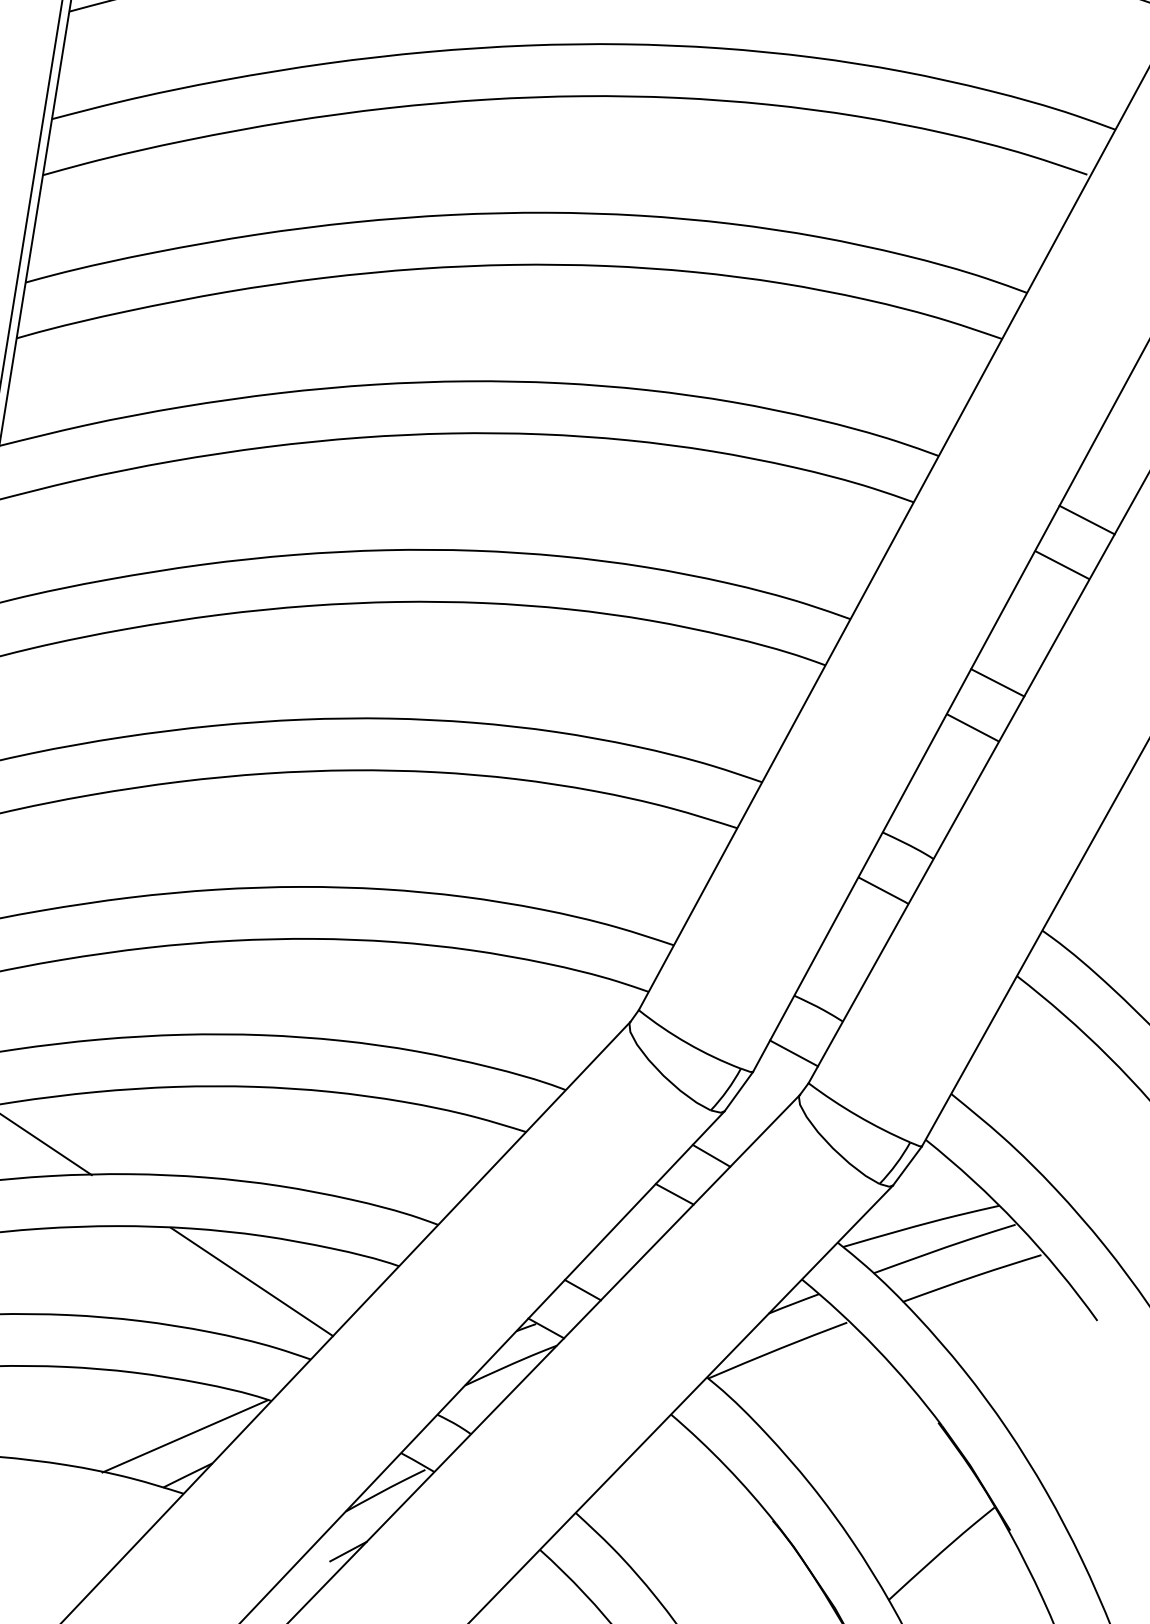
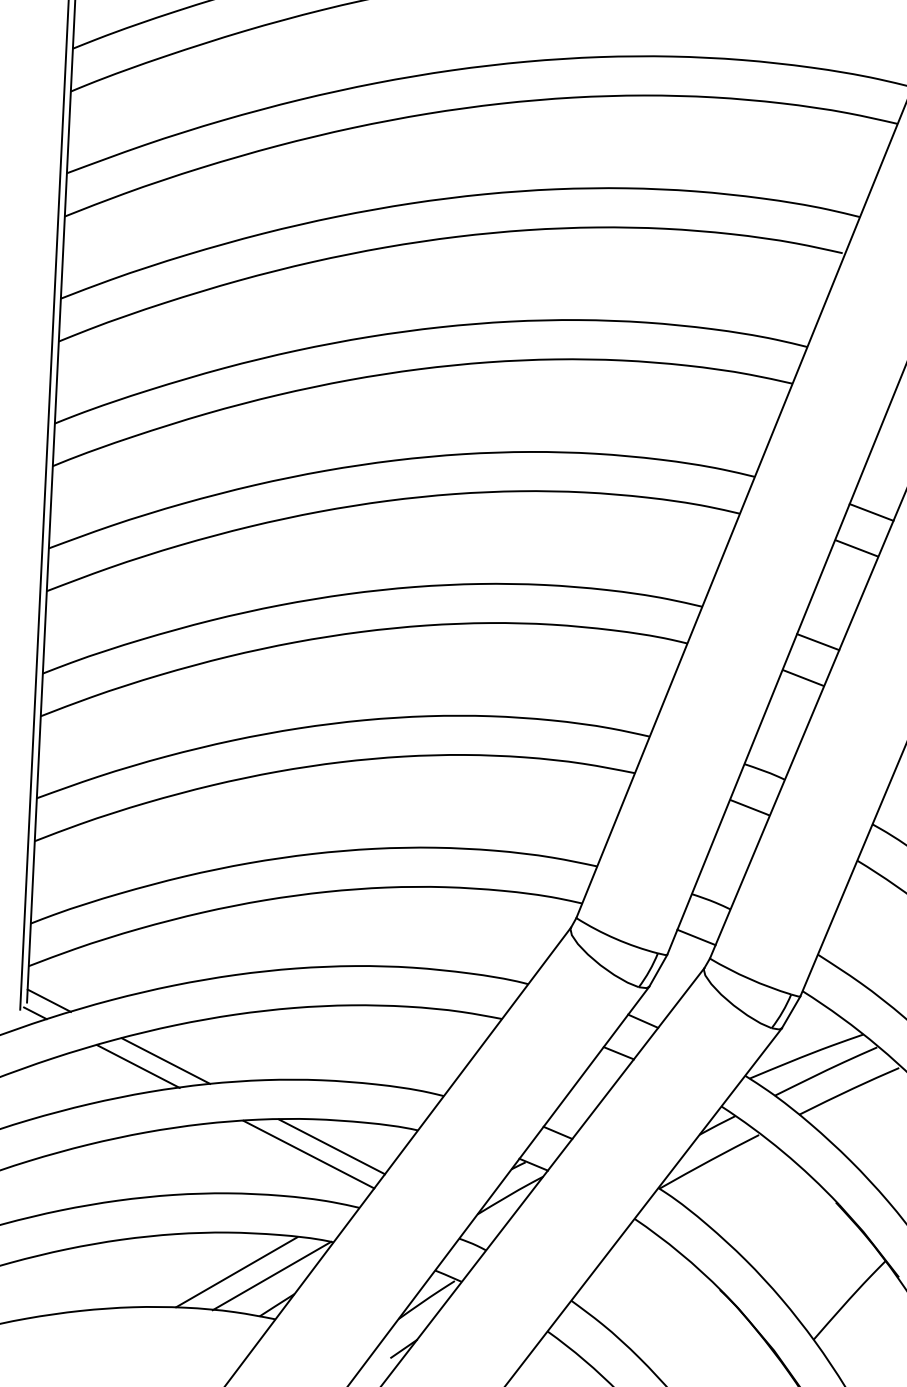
line: (77, 1136) -> (165, 1060), added
line: (284, 1274) -> (332, 1146), added
line: (139, 1426) -> (236, 1272), added

